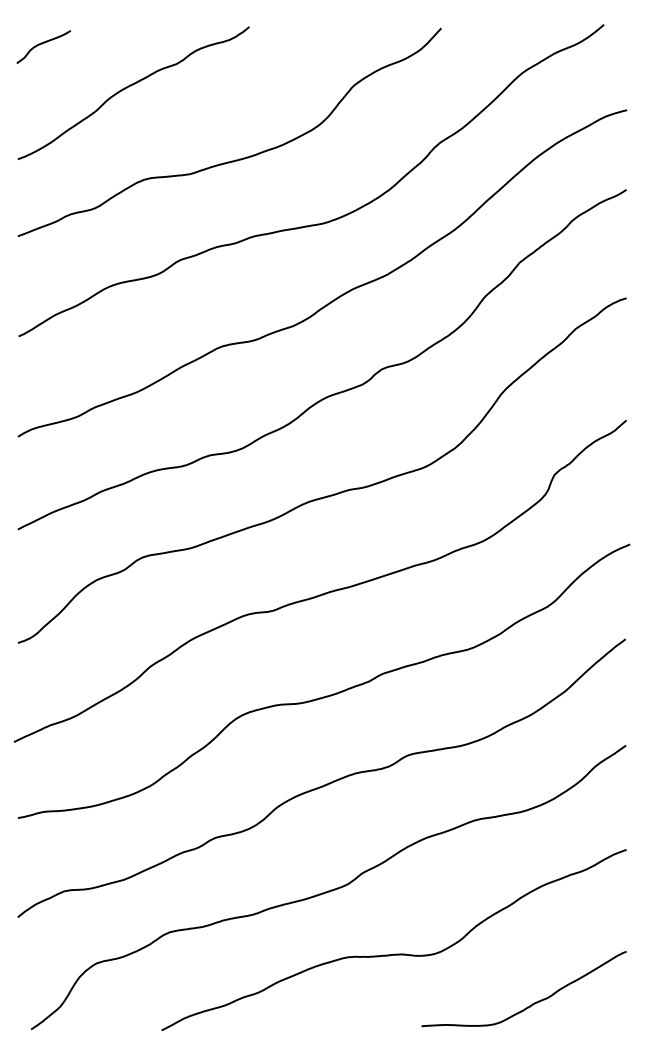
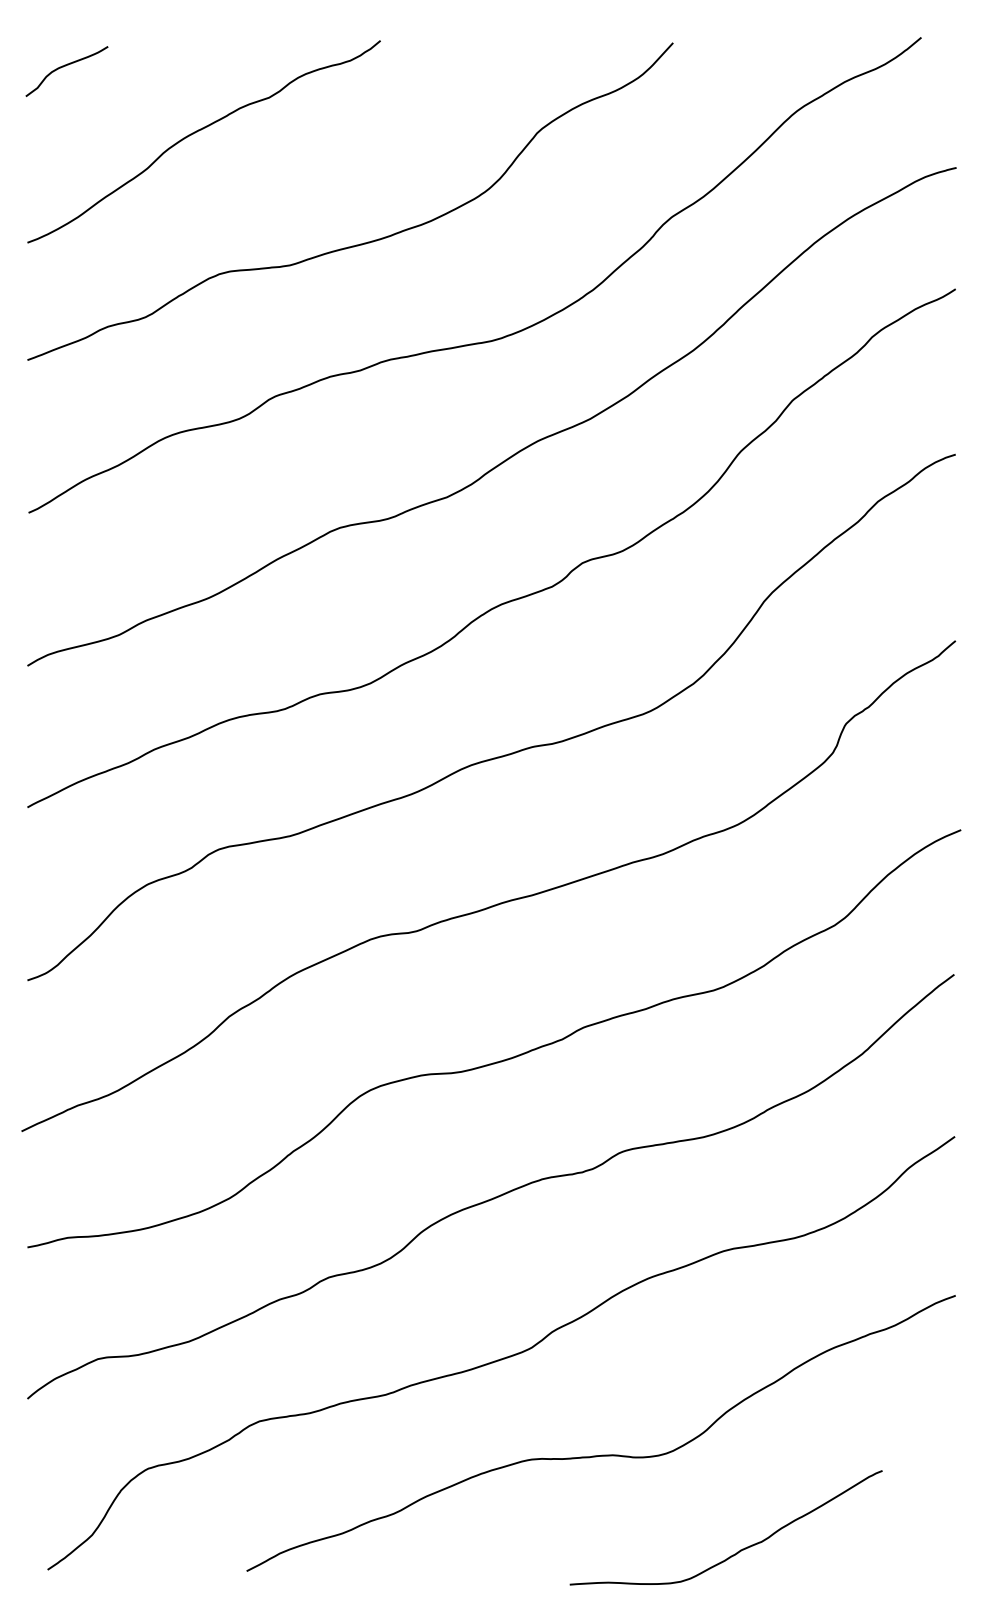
curve: (532, 1003) -> (739, 1549), moved

